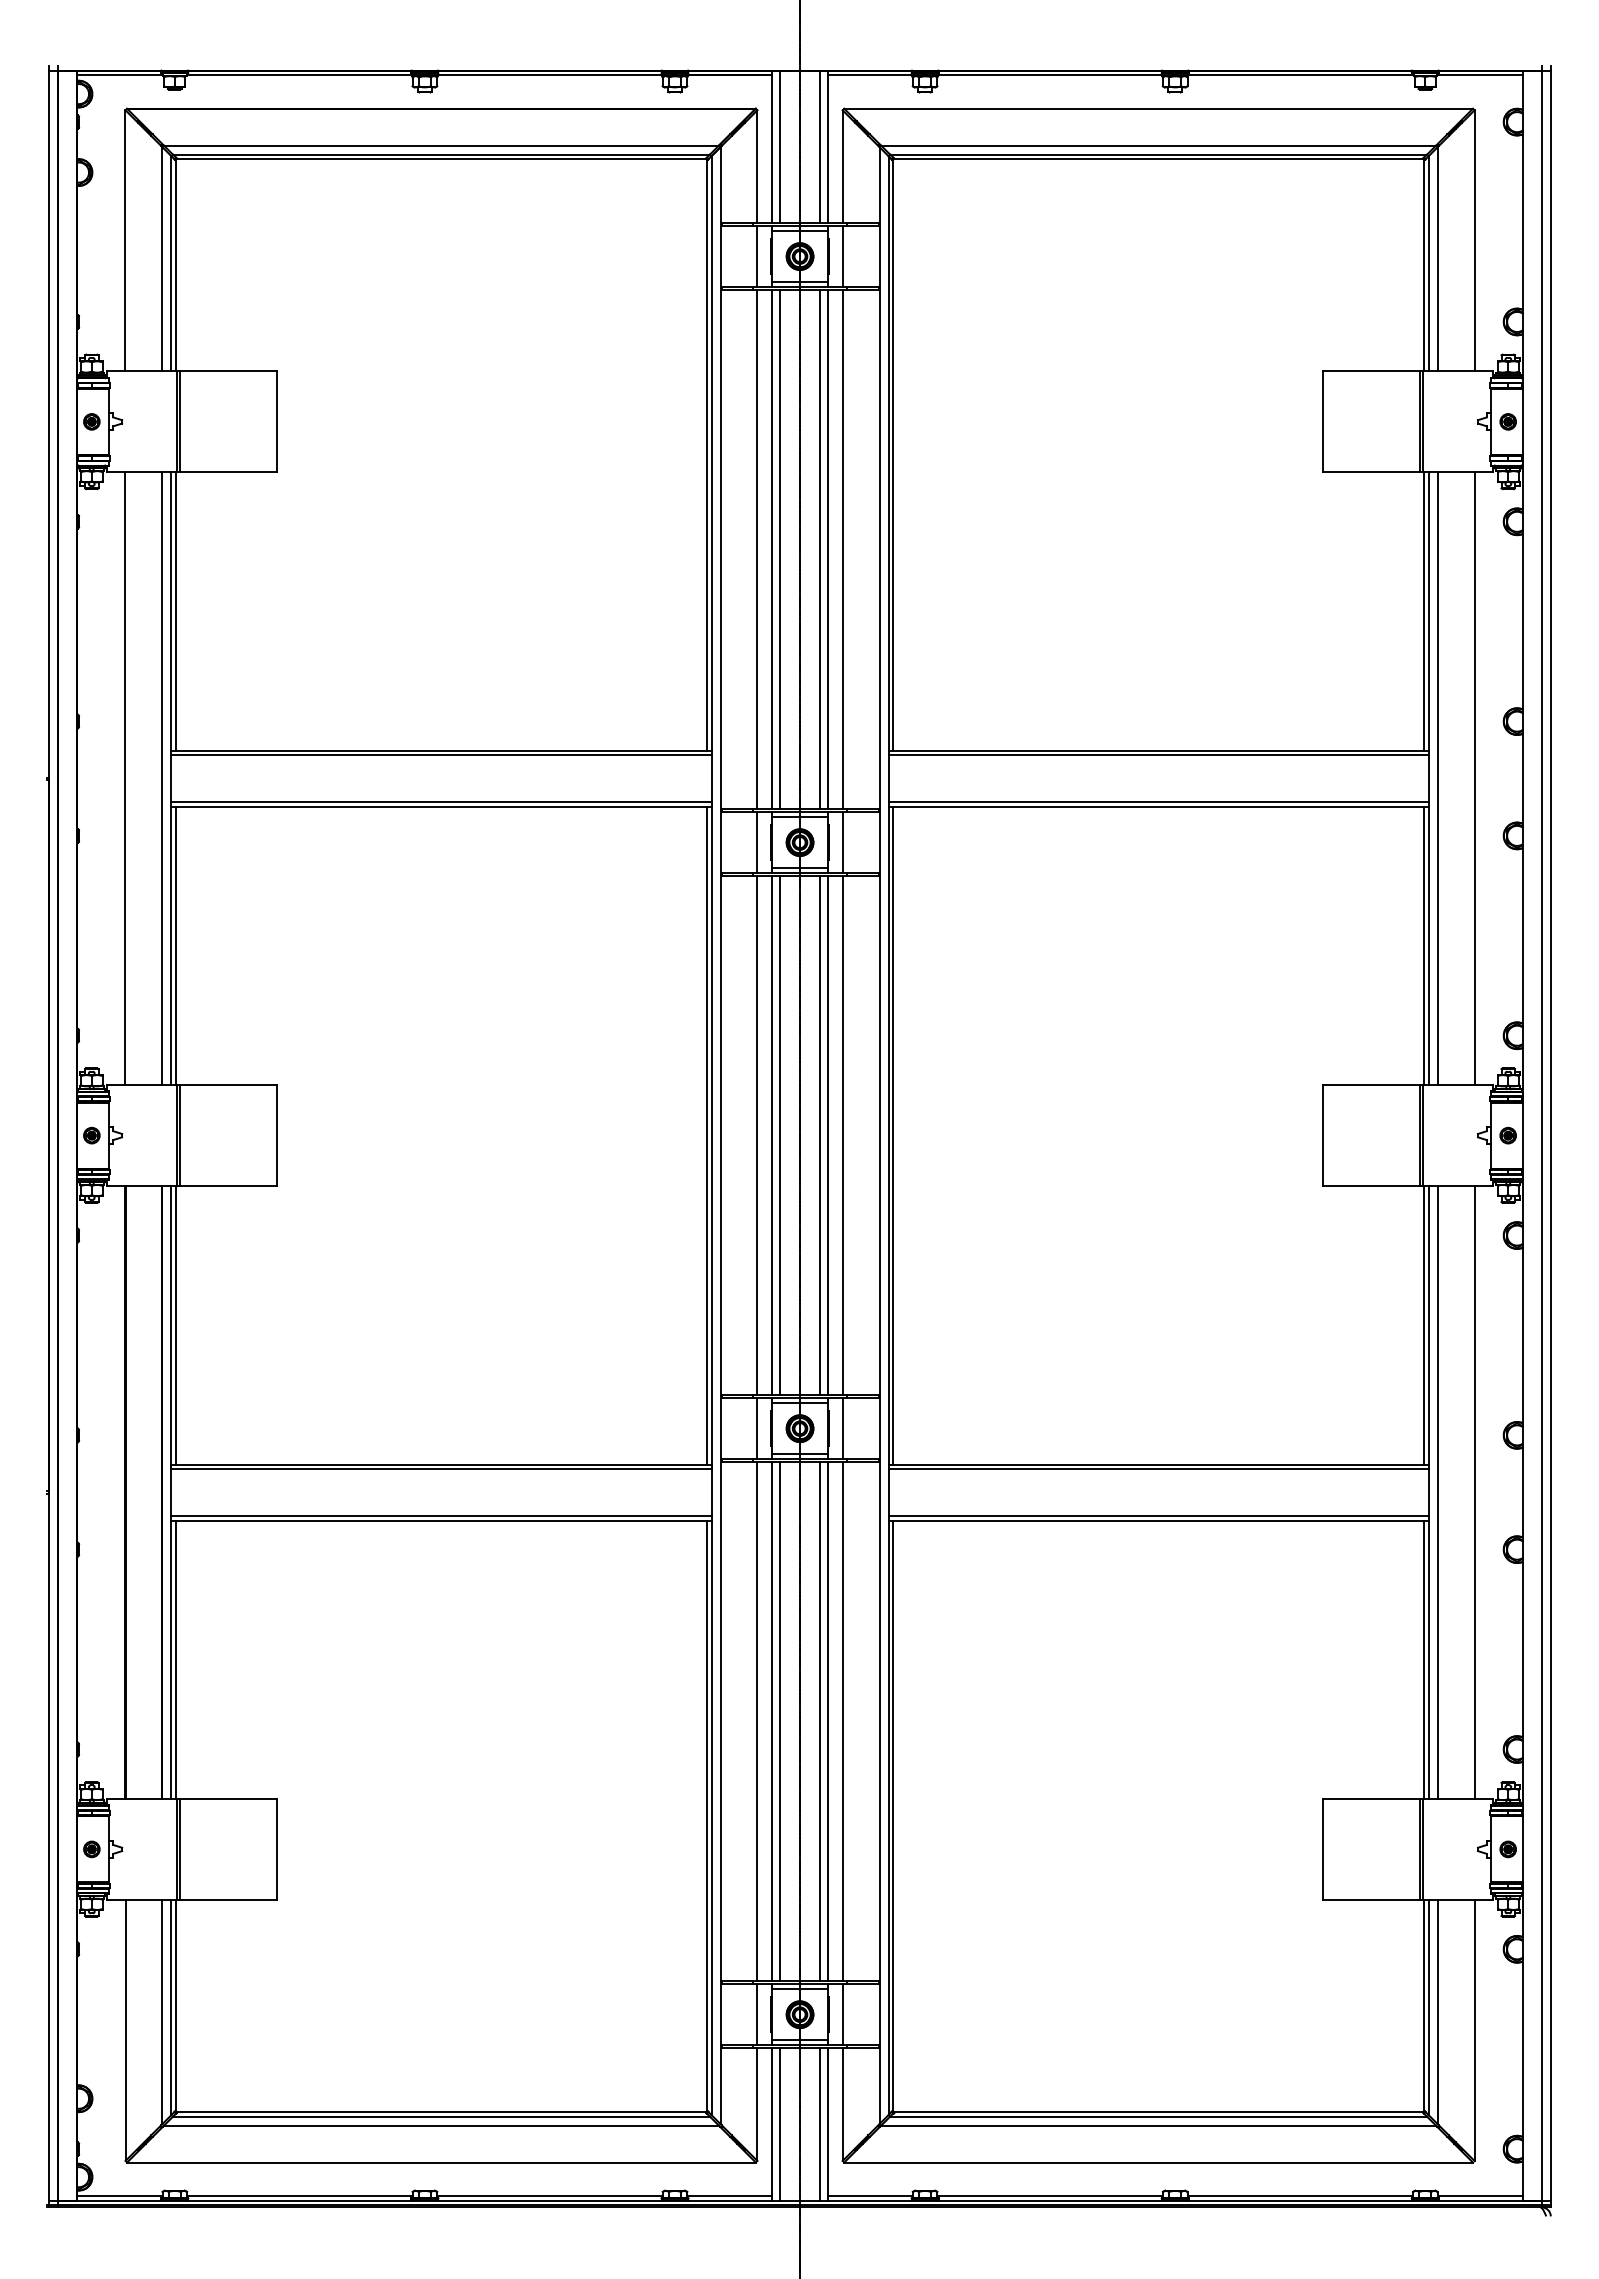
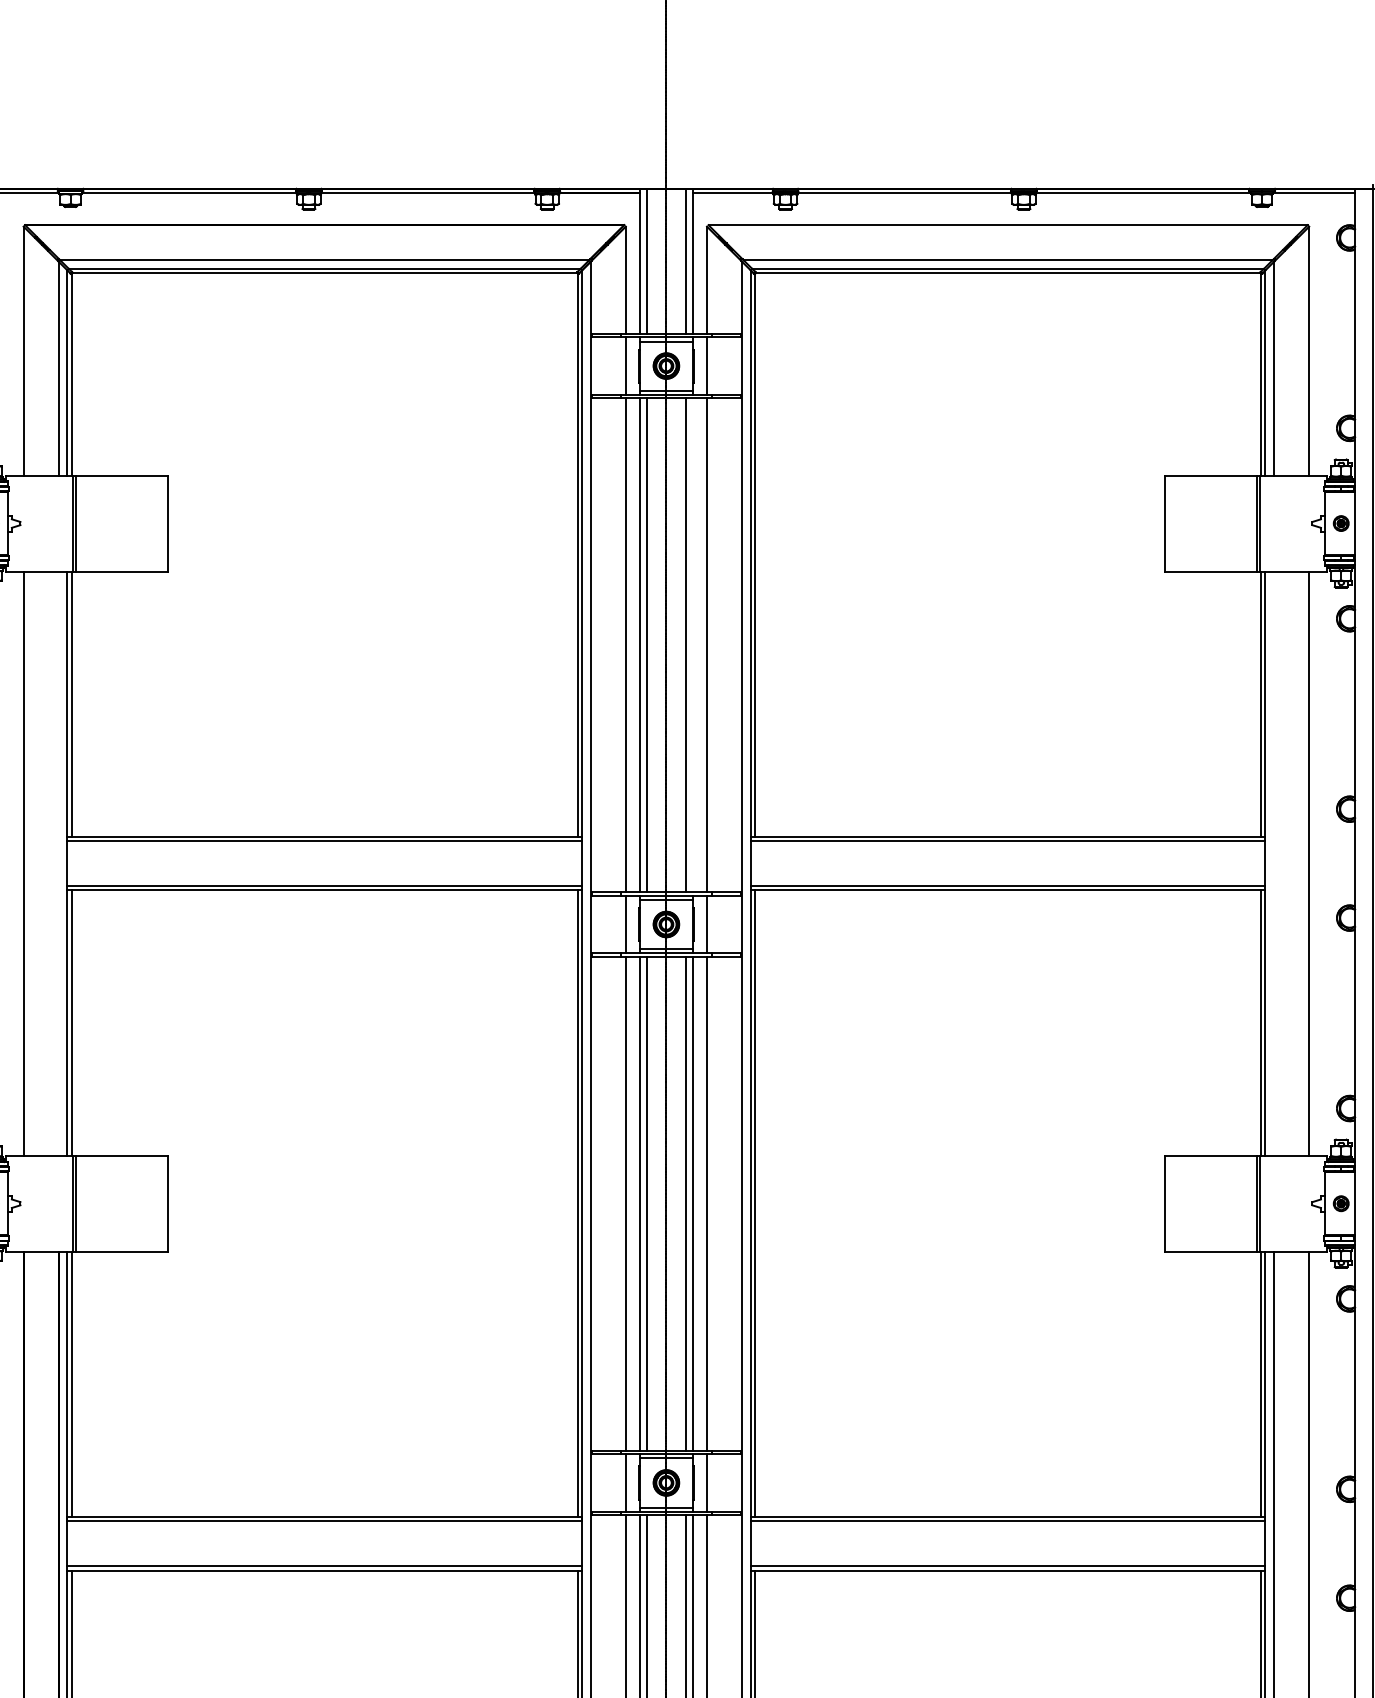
line: (828, 549) -> (693, 645), removed
line: (162, 778) -> (58, 863), removed
line: (1437, 778) -> (1273, 863), removed

